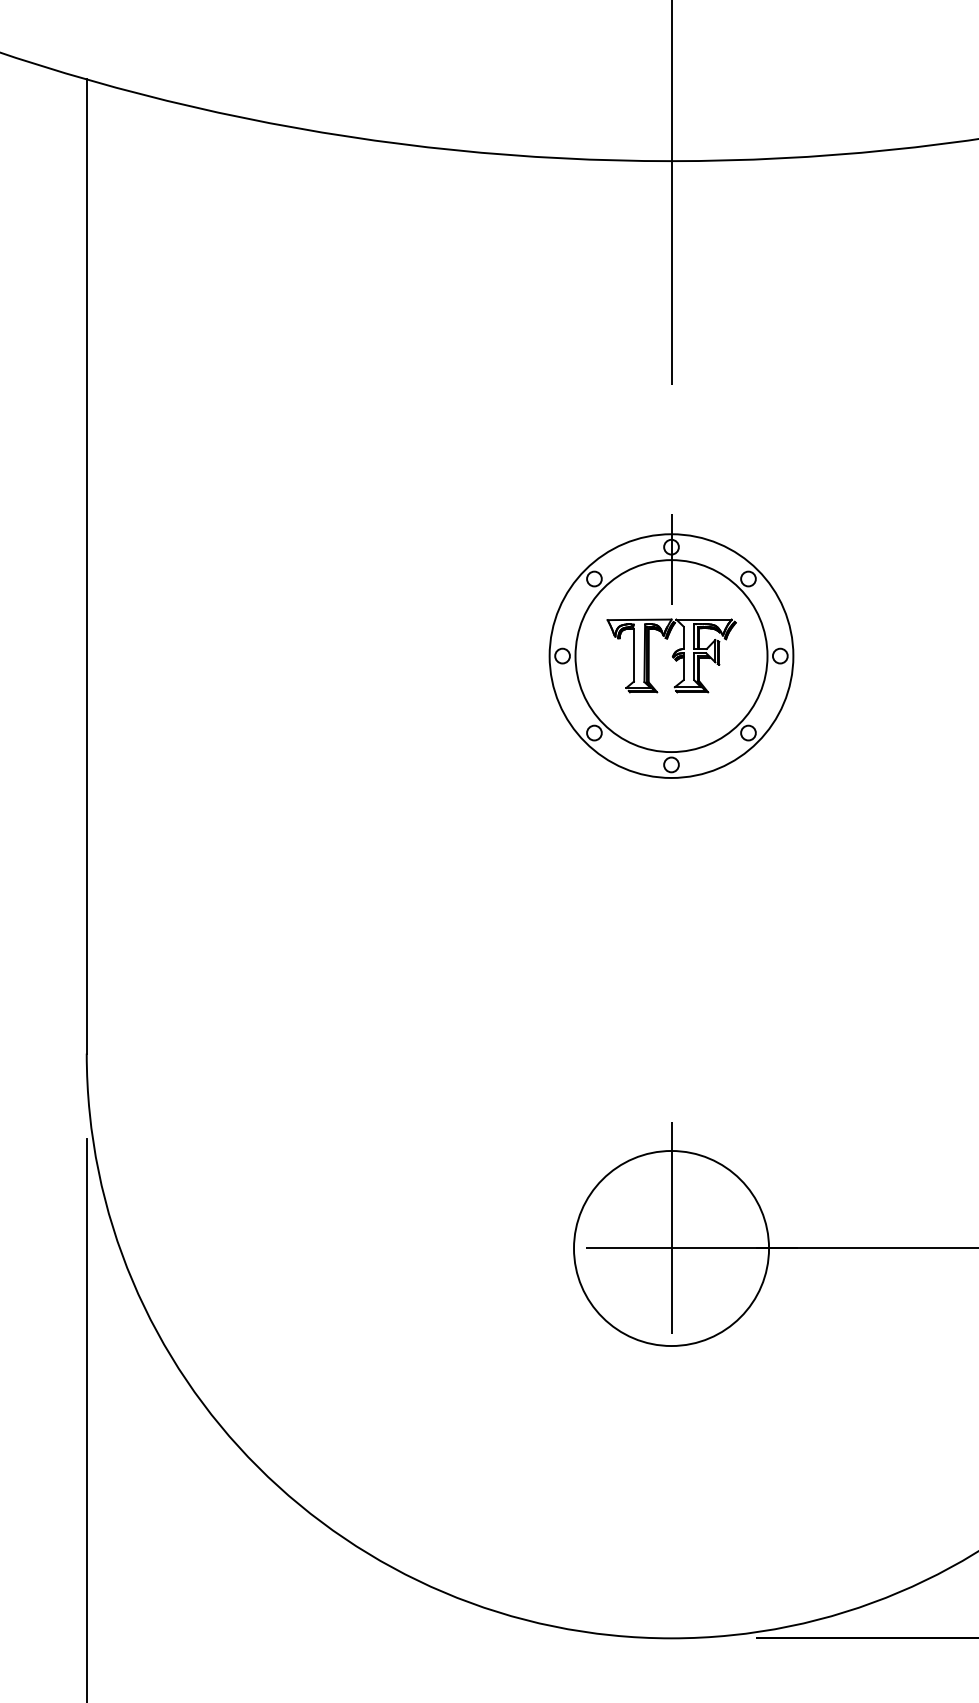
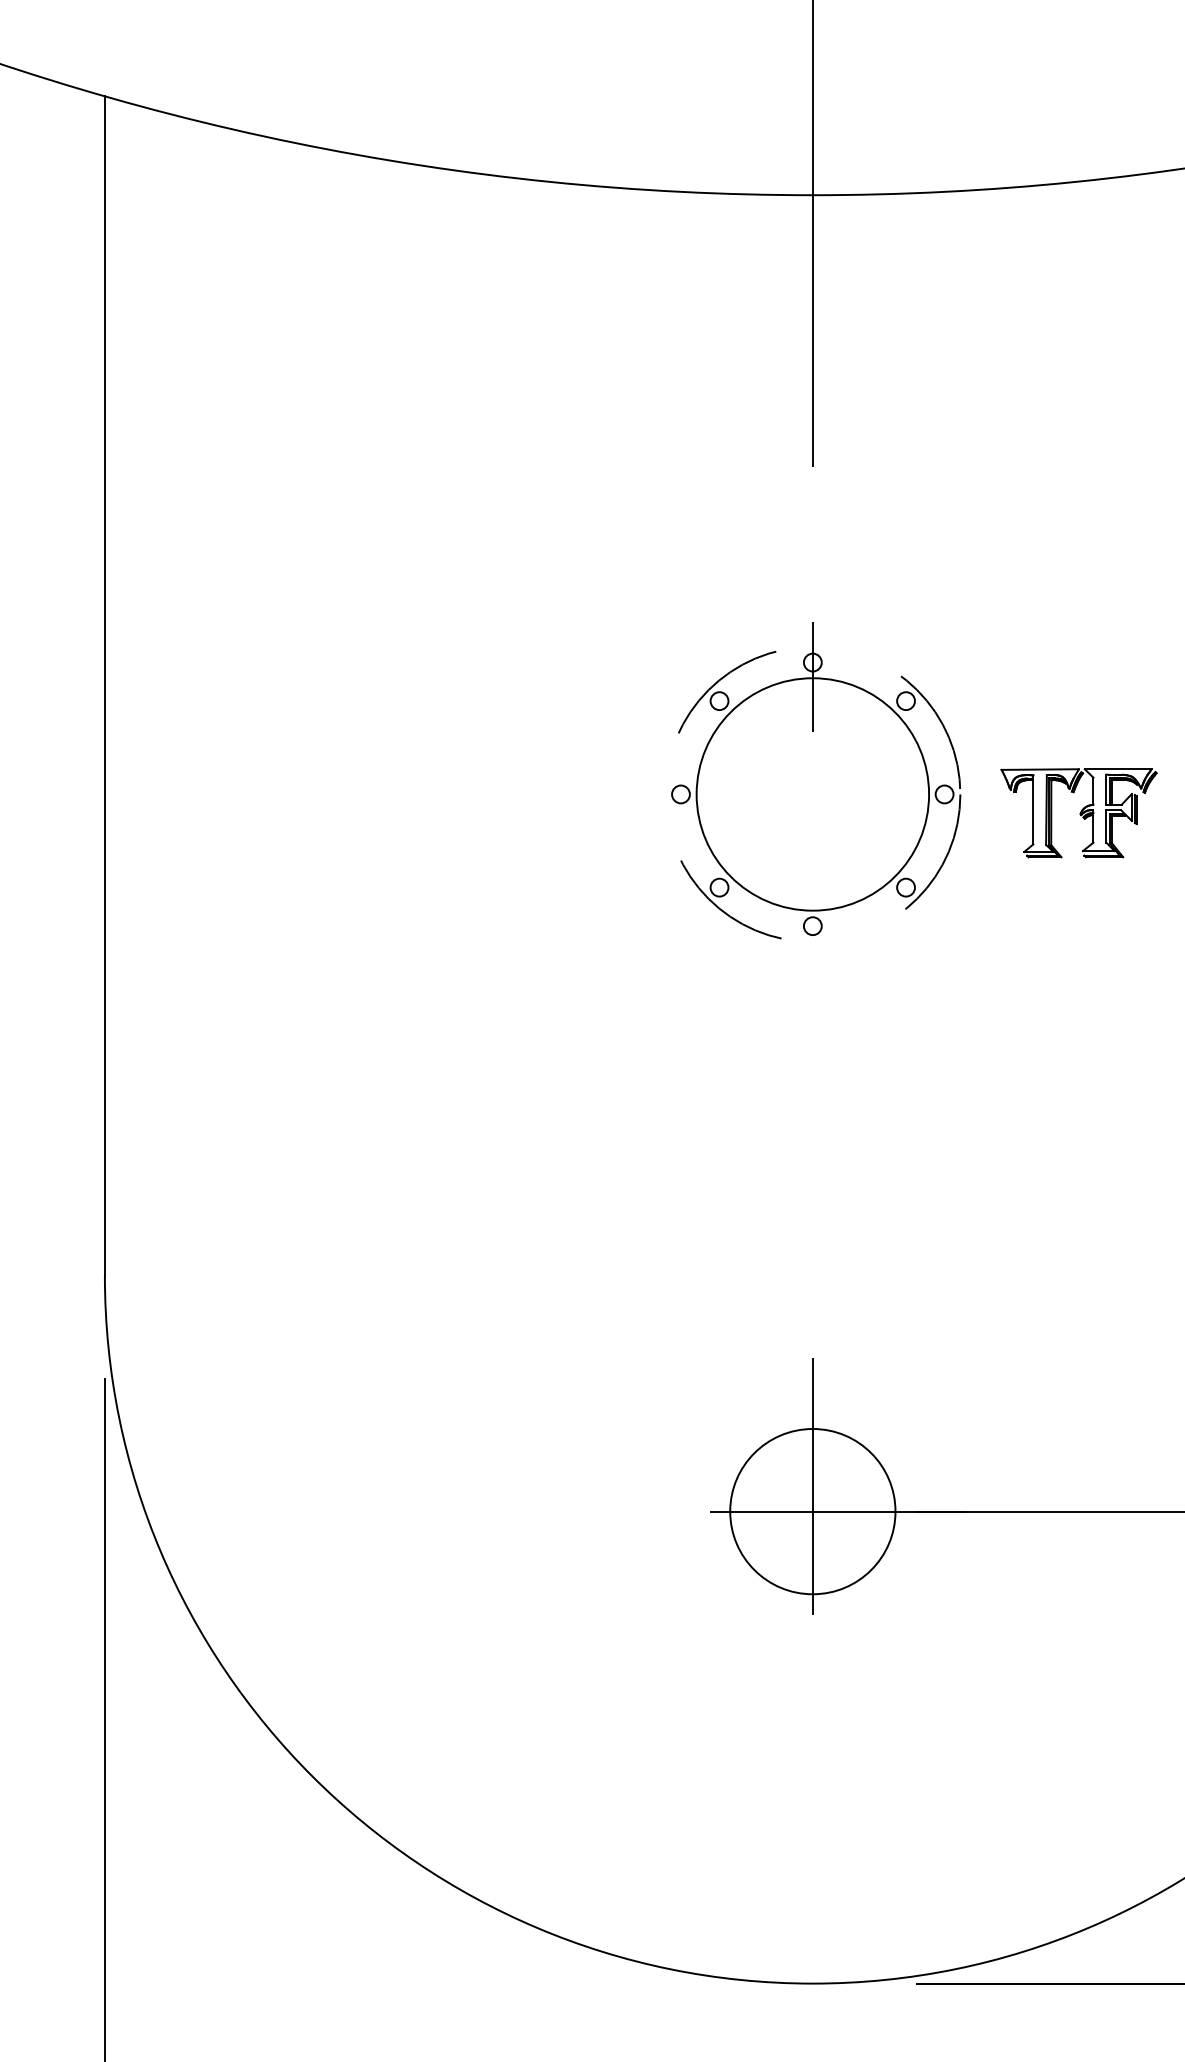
circle: (671, 656) -> (812, 794), solid -> dashed
part: (671, 656) -> (1078, 813), moved
circle: (671, 1248) -> (812, 1511), size x0.7

